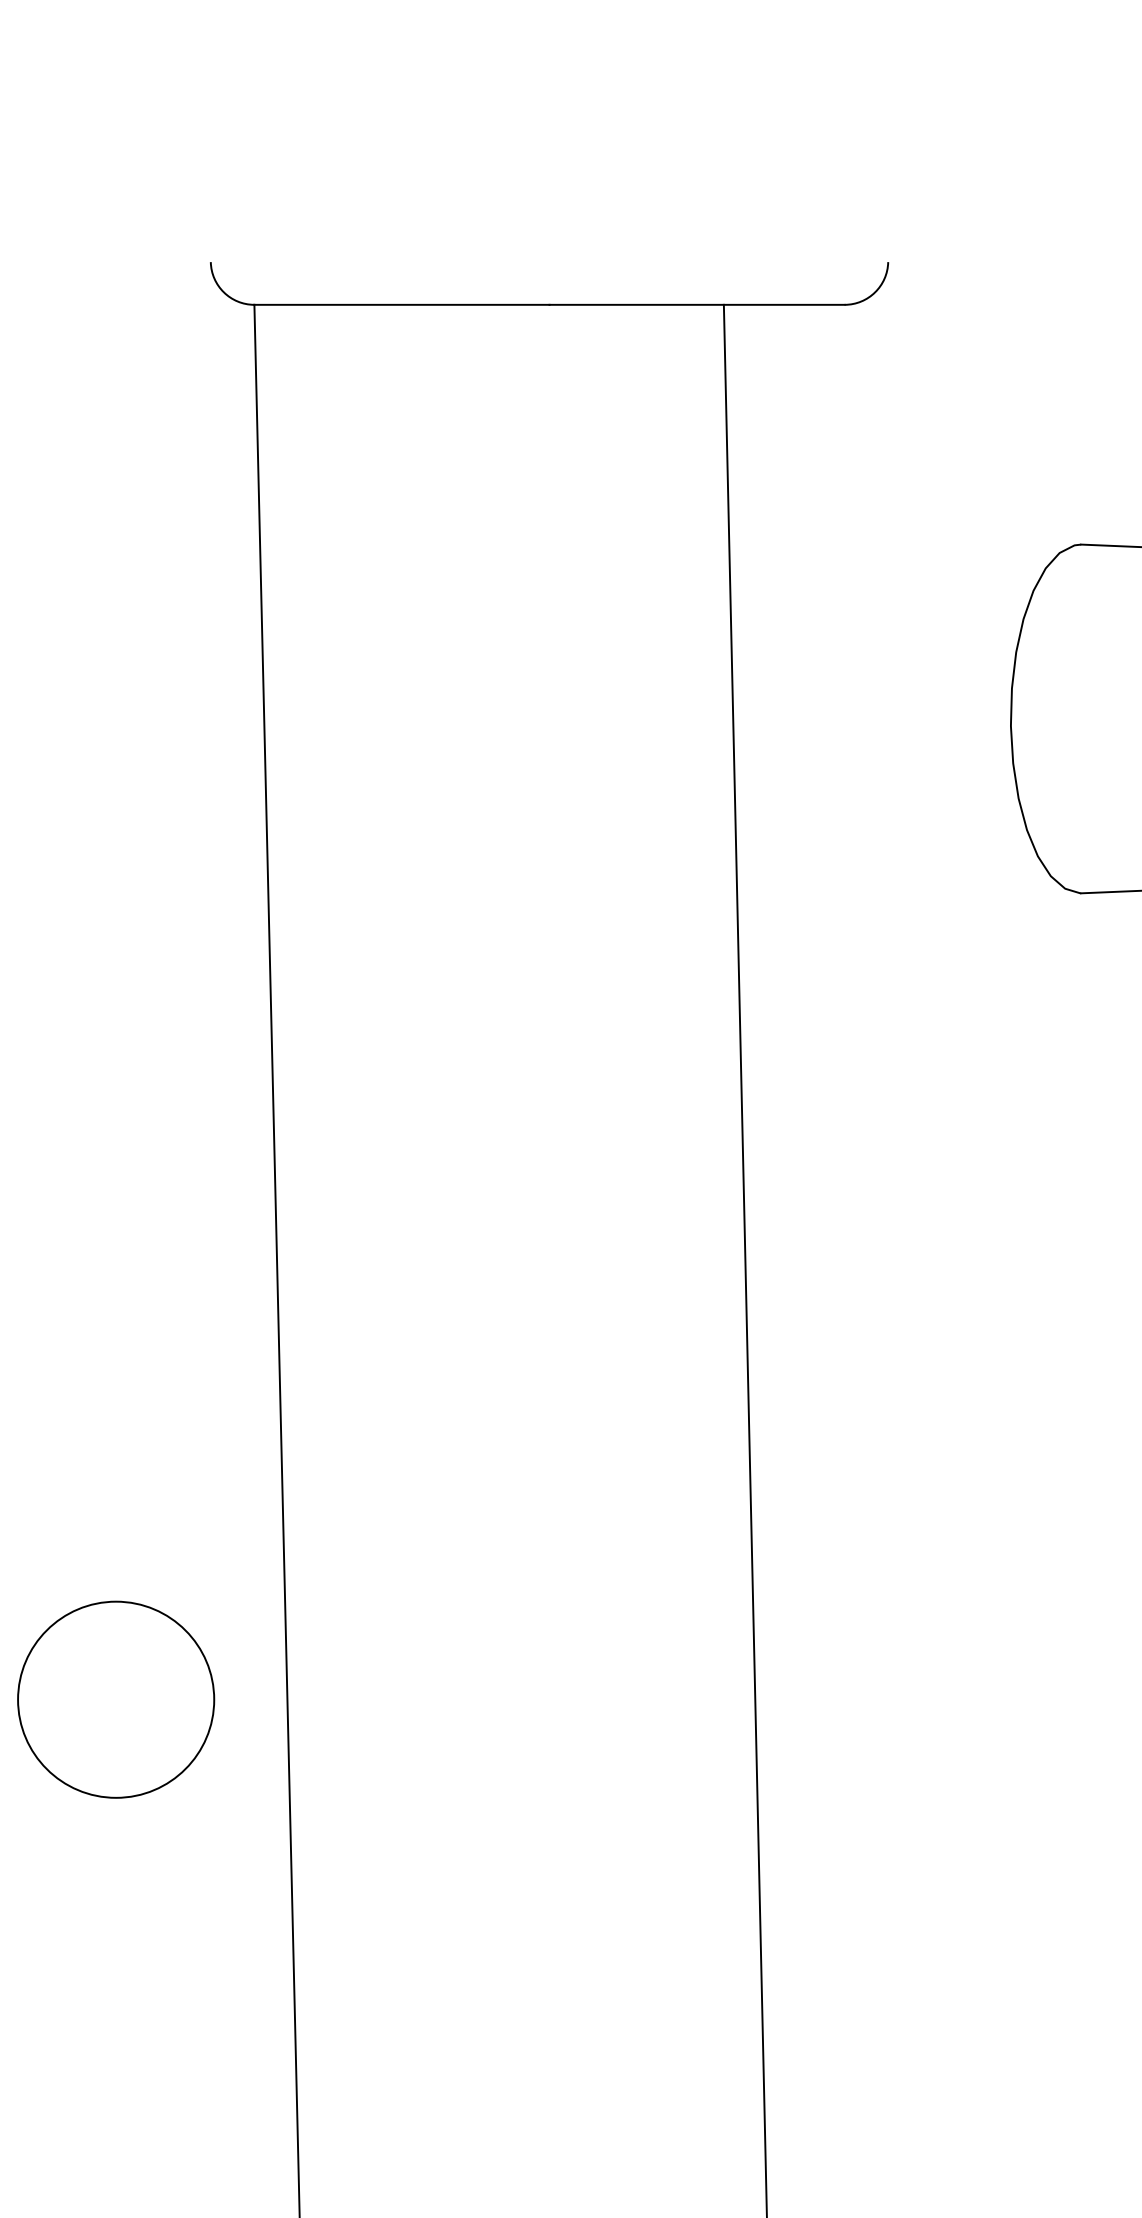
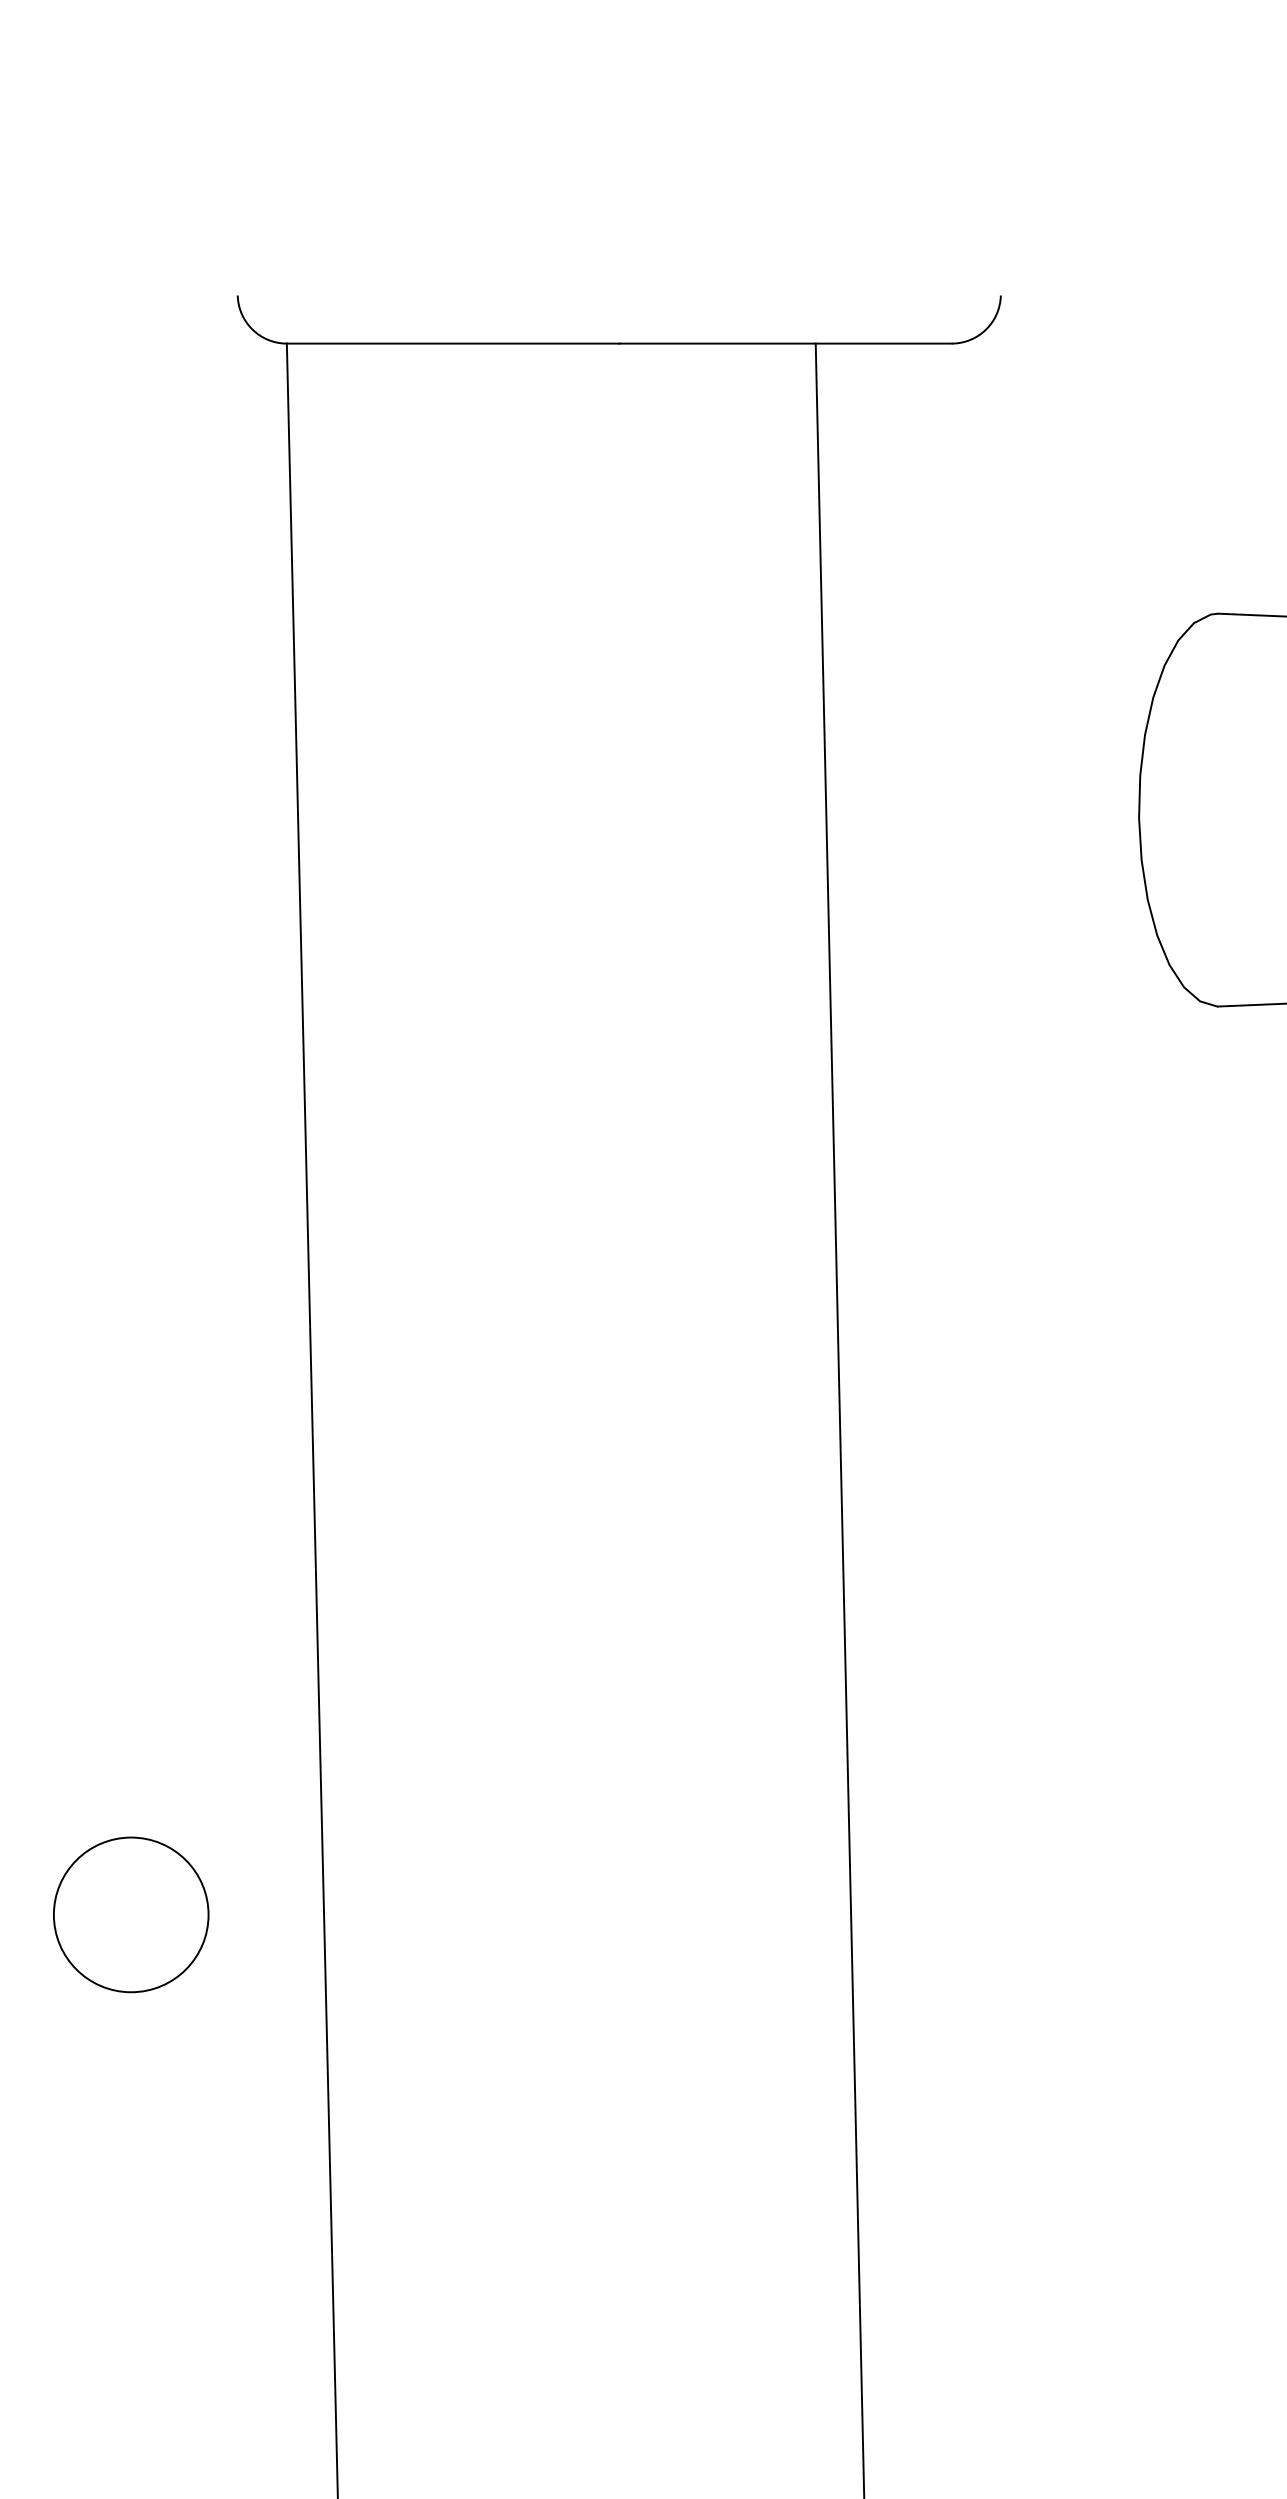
circle: (116, 1699) -> (131, 1914), size x0.7

